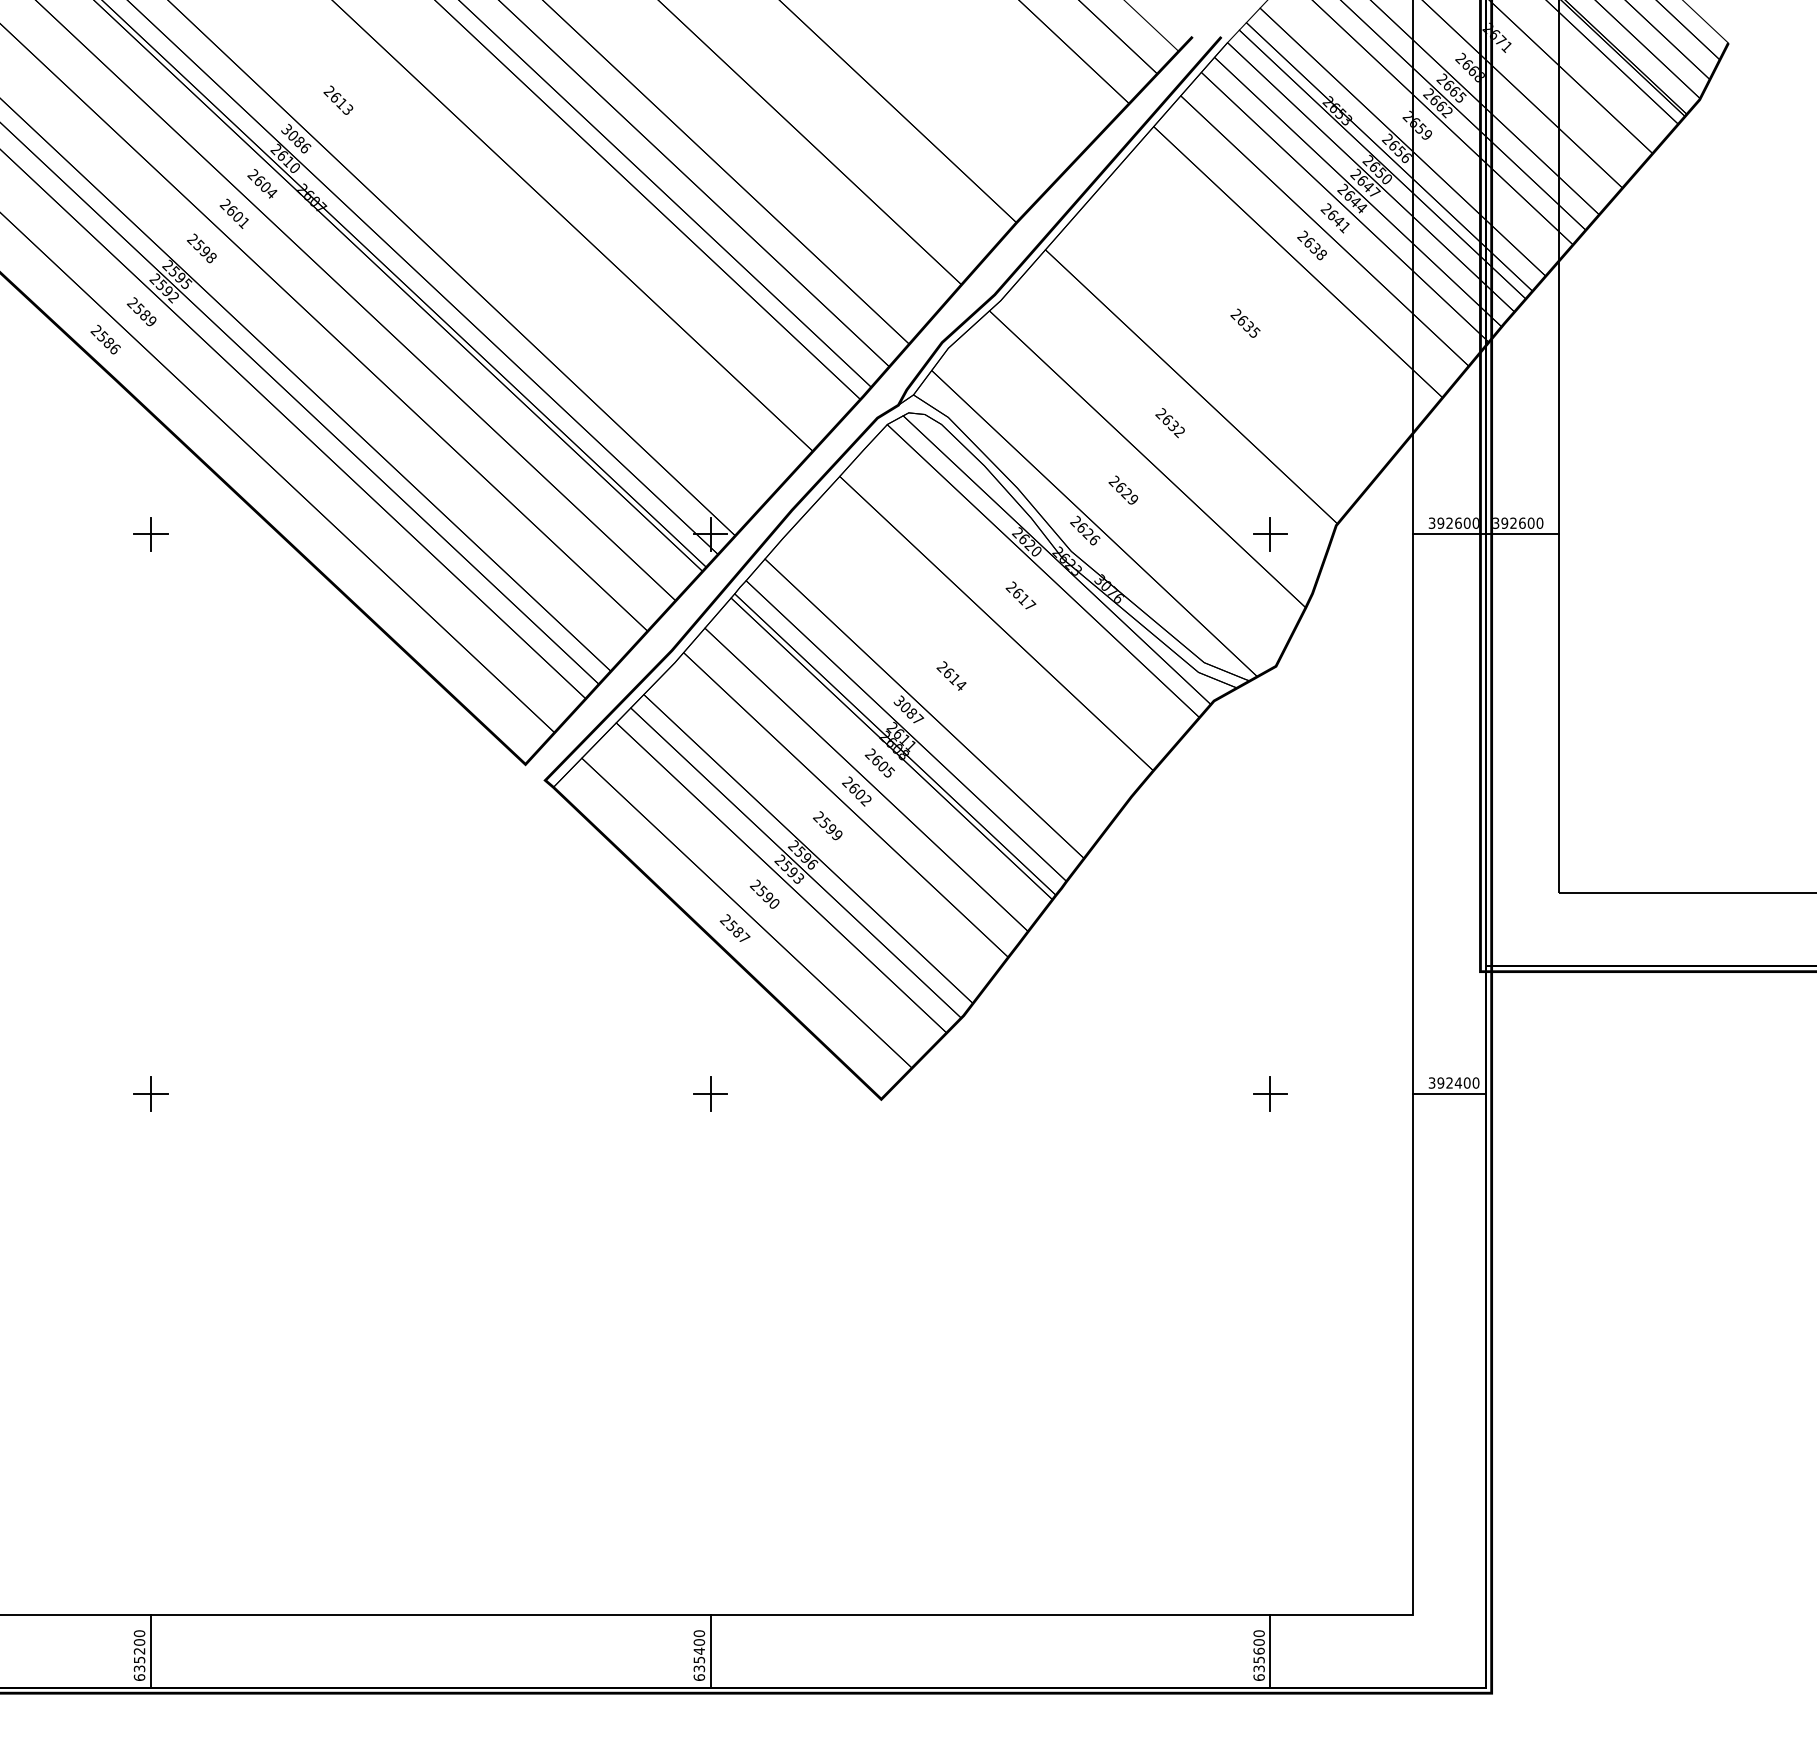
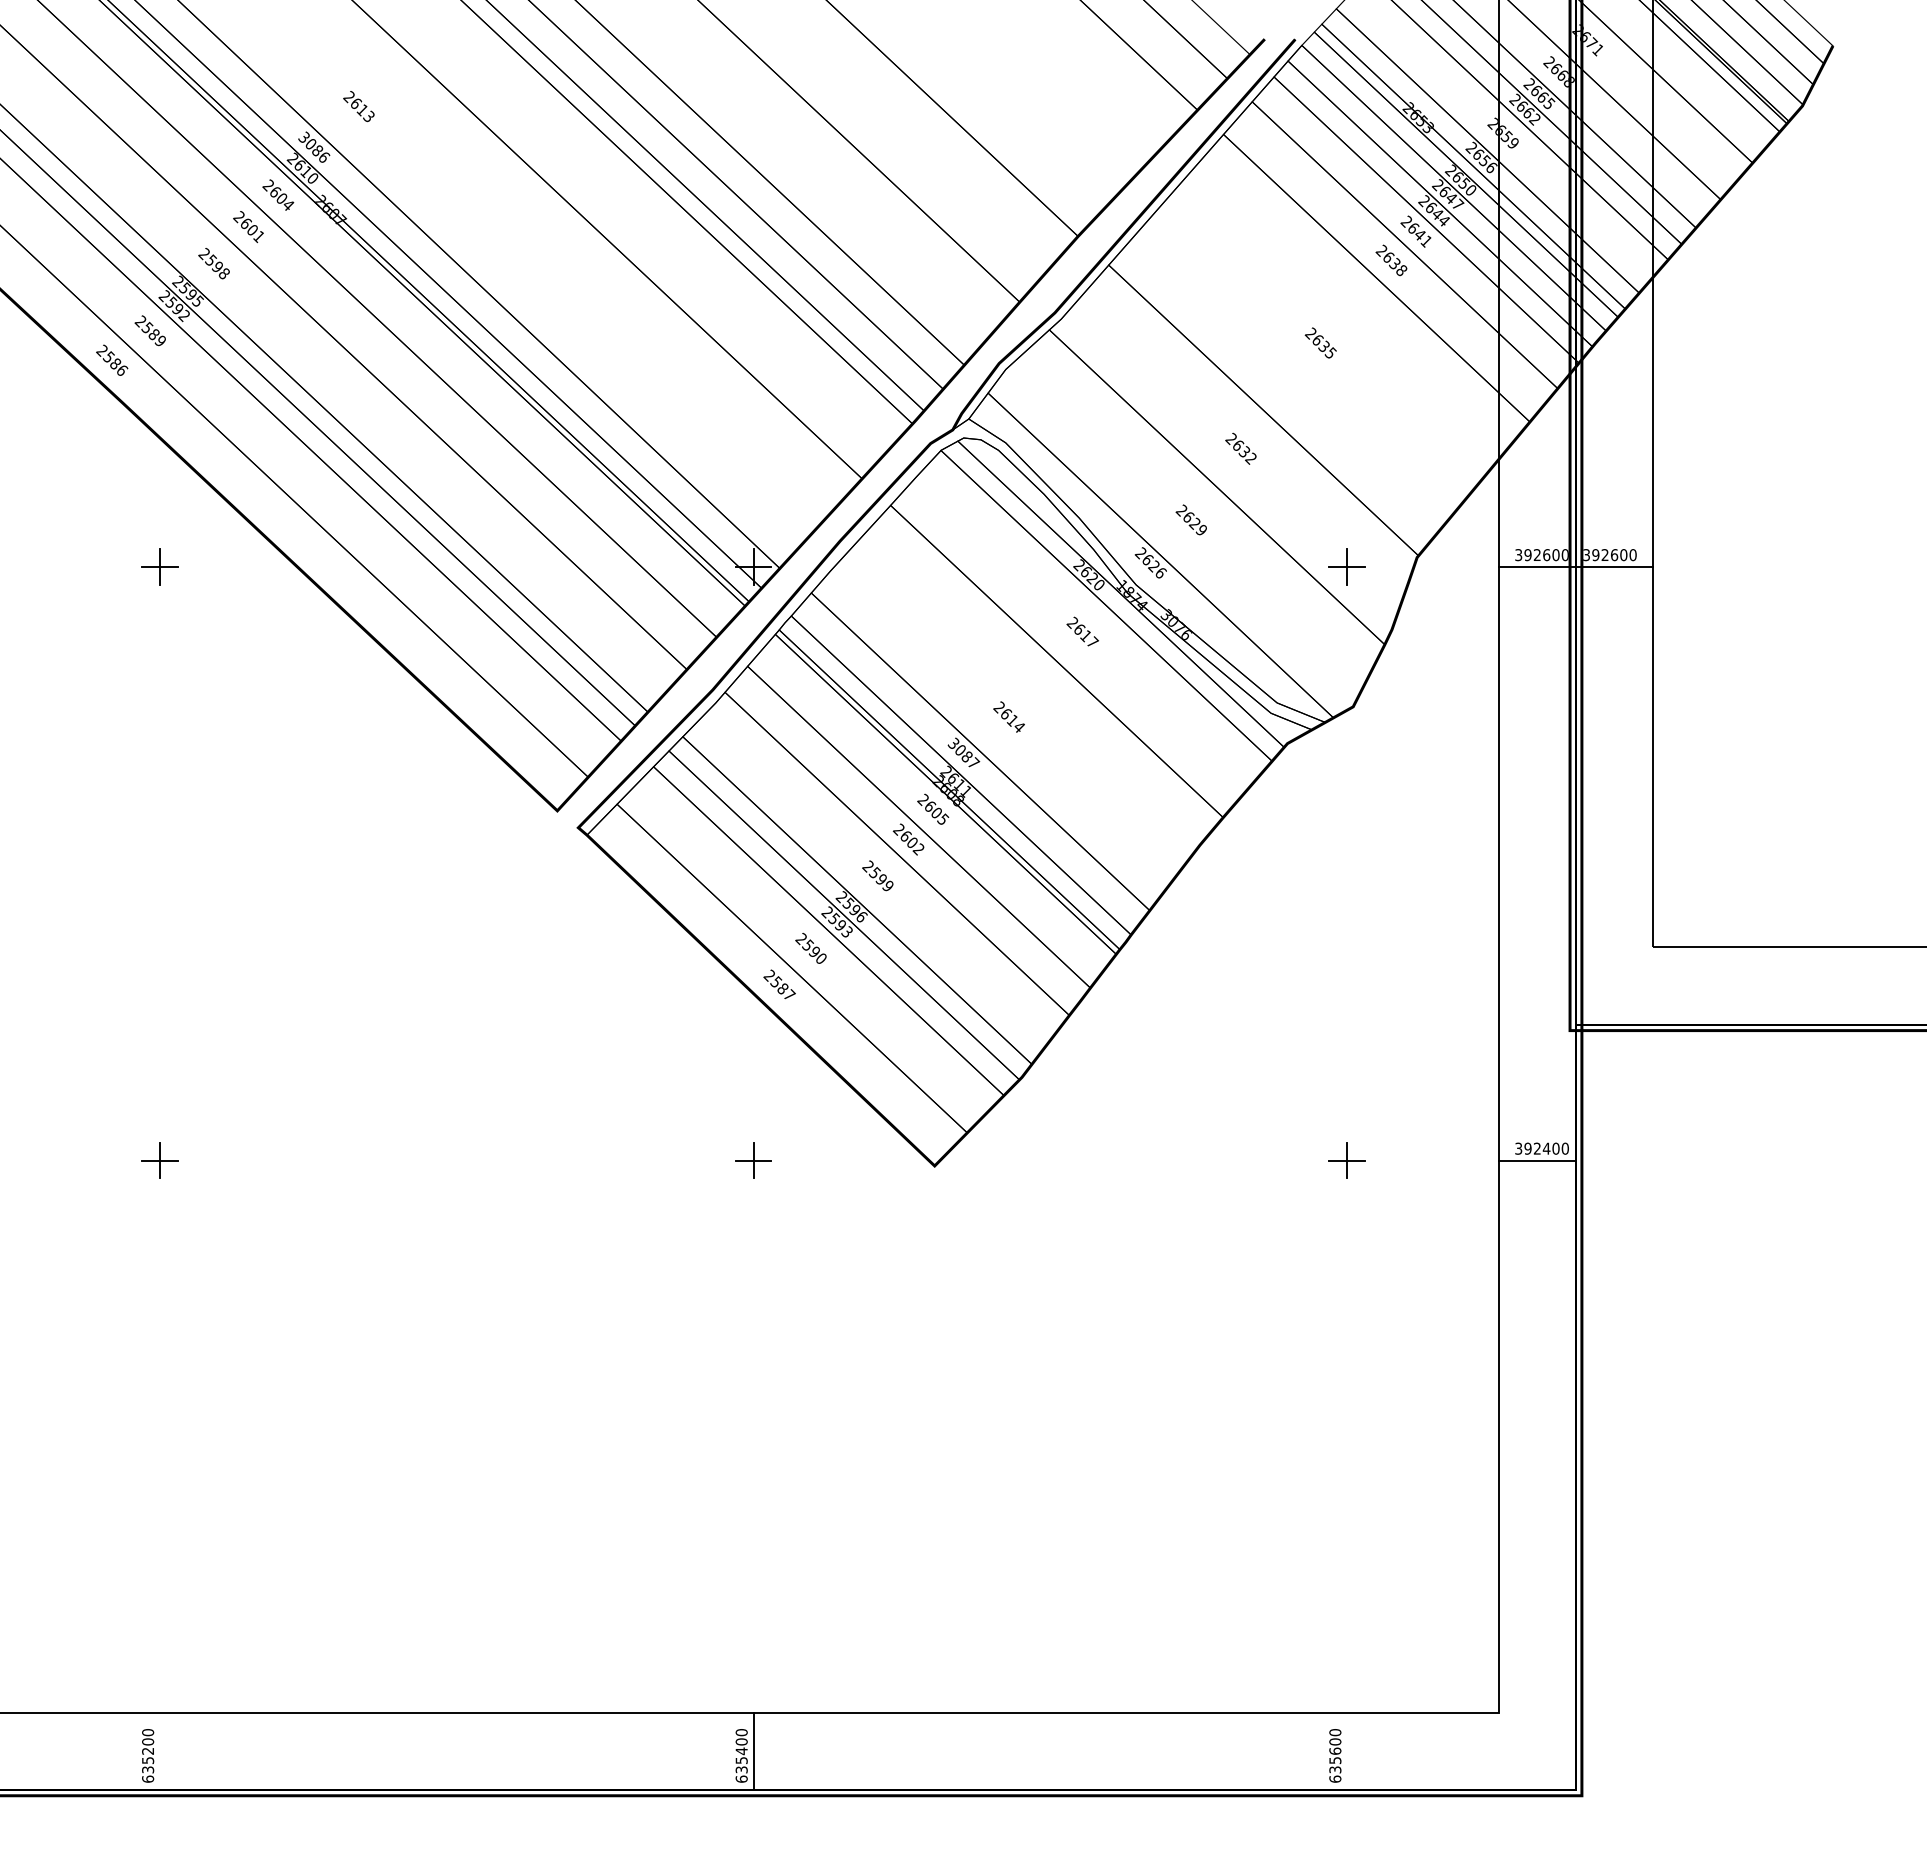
text: (1066, 560) -> (1131, 594), 2623 -> 1874
line: (150, 1650) -> (159, 1750), removed
line: (1270, 1650) -> (1347, 1750), removed

